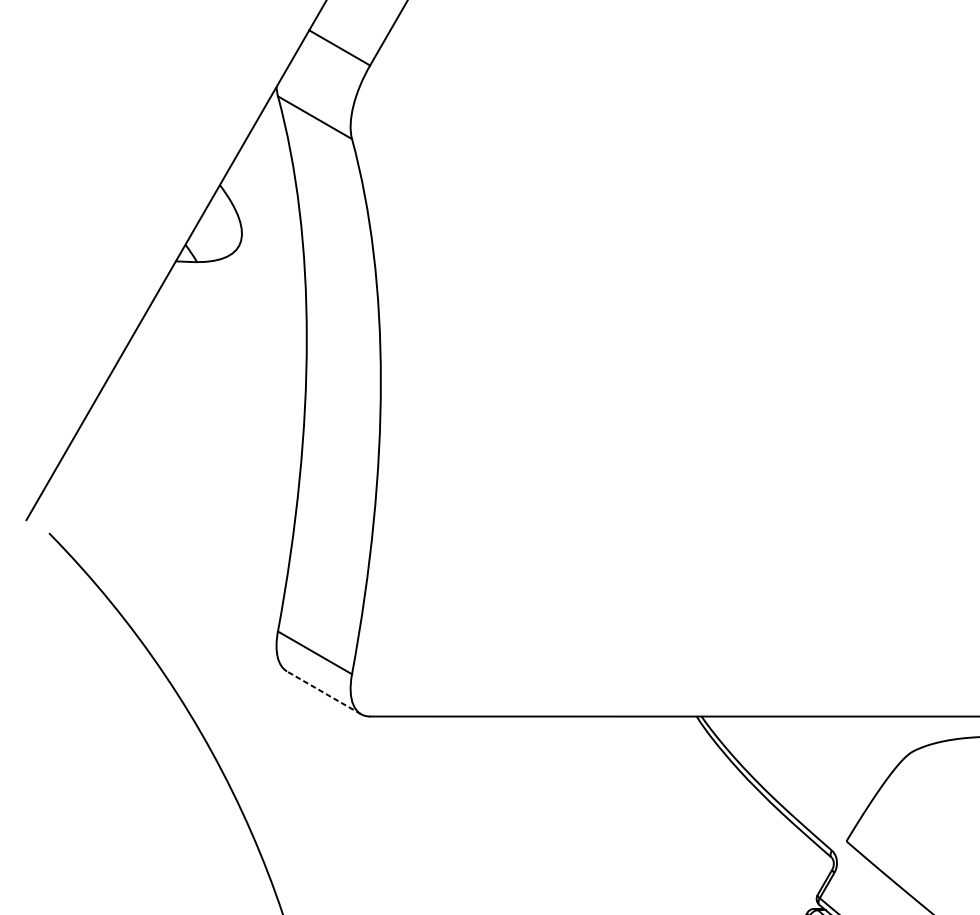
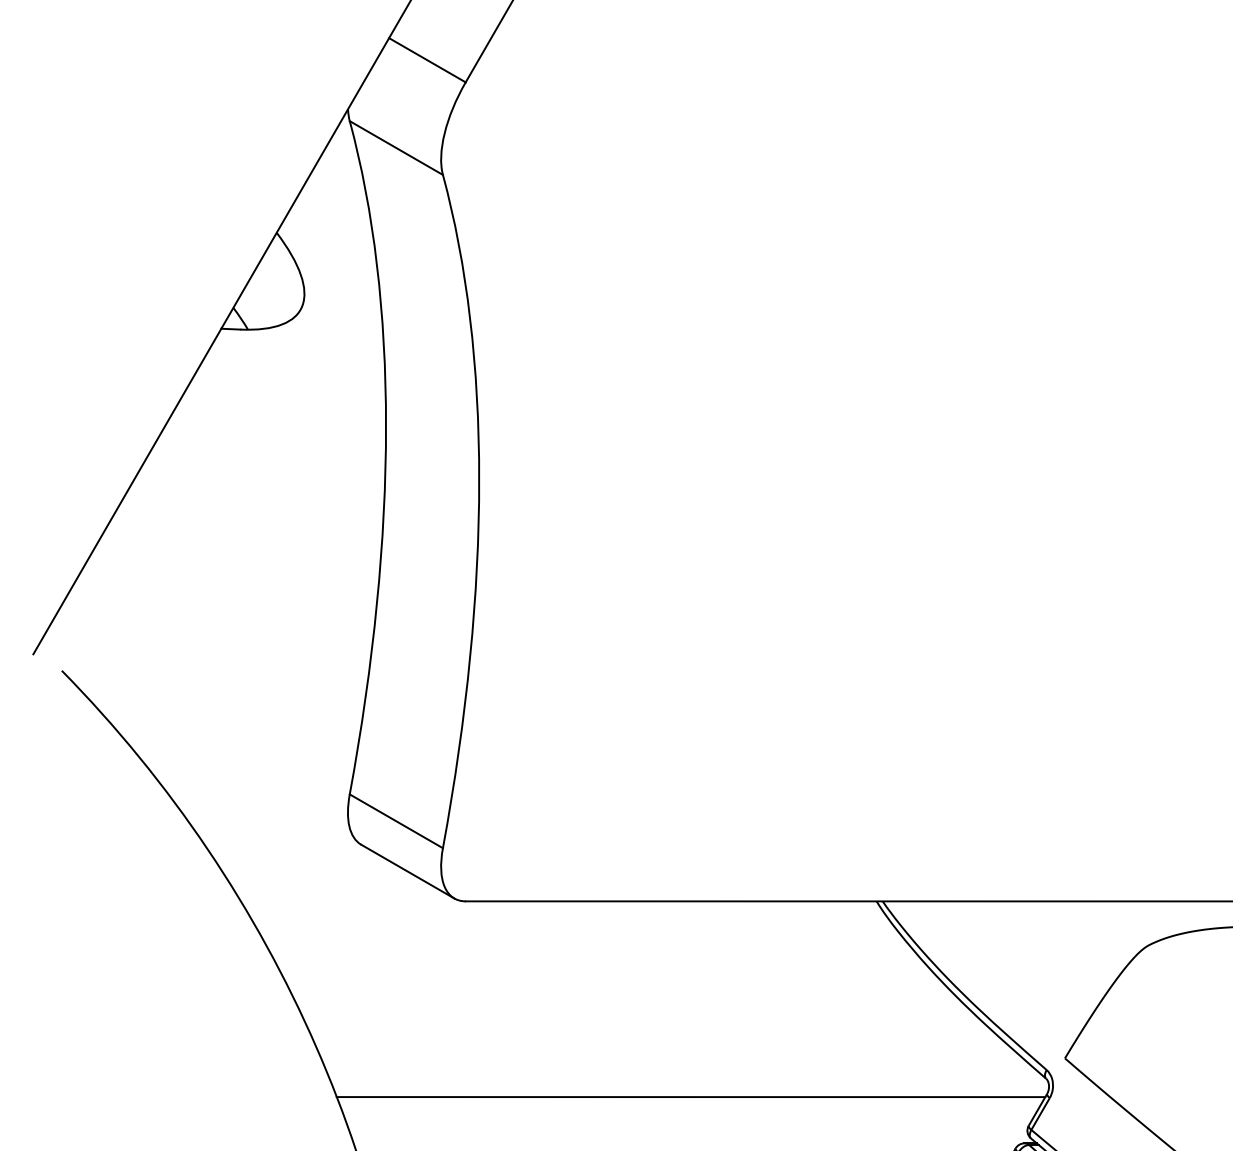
line: (323, 692) -> (407, 871), dashed -> solid
line: (548, 872) -> (690, 1097), added

